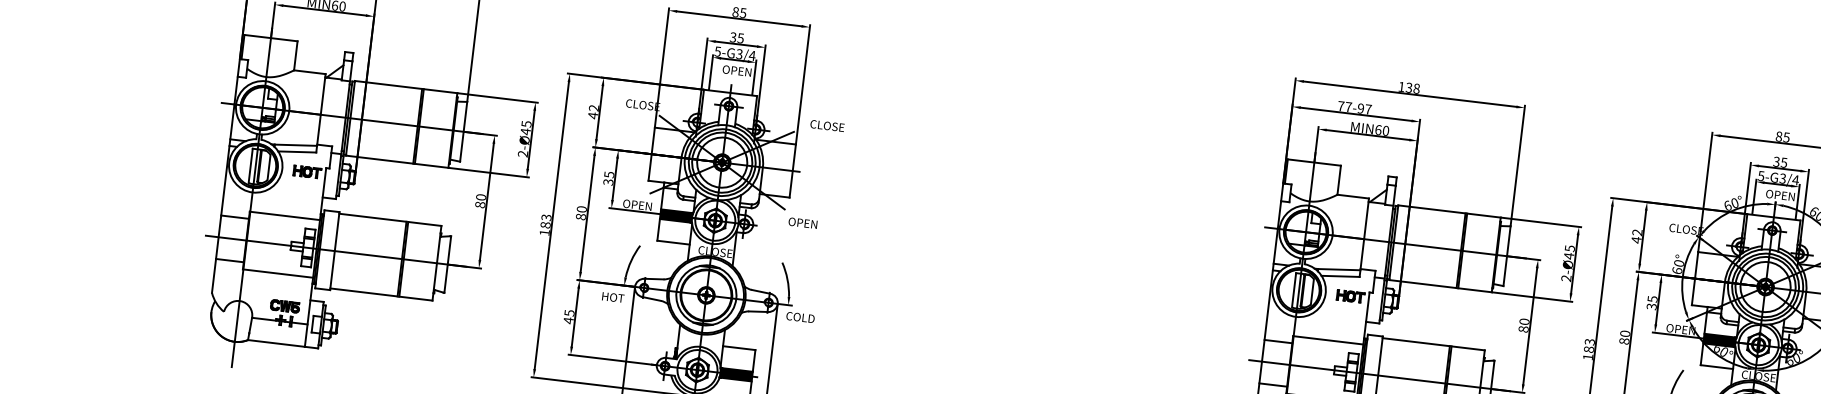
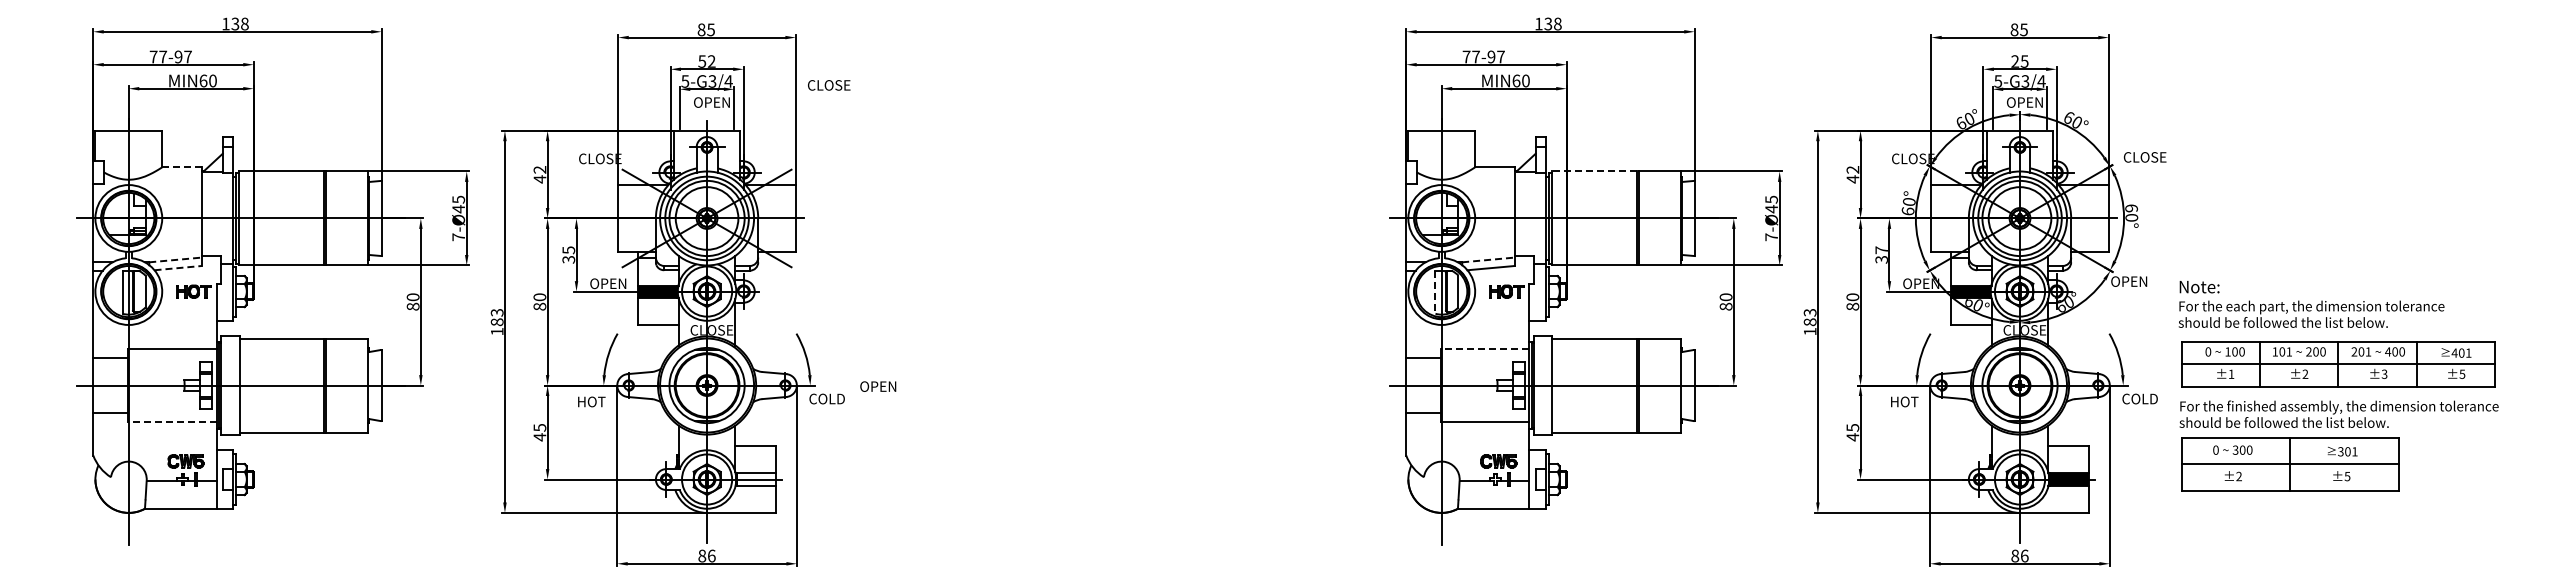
text: (736, 37) -> (706, 61), 35 -> 52
line: (310, 72) -> (182, 167), solid -> dashed
text: (827, 126) -> (829, 85), moved
line: (296, 144) -> (176, 259), solid -> dashed
line: (297, 152) -> (178, 268), solid -> dashed
text: (522, 154) -> (458, 237), 2-Ø45 -> 7-Ø45
text: (1776, 161) -> (2015, 61), 35 -> 25
line: (1431, 209) -> (1594, 171), solid -> dashed
text: (803, 223) -> (878, 386), moved
line: (1340, 269) -> (1489, 259), solid -> dashed
line: (277, 273) -> (171, 421), solid -> dashed
text: (1566, 278) -> (1771, 237), 2-Ø45 -> 7-Ø45
line: (1294, 290) -> (1435, 292), solid -> dashed
text: (1652, 299) -> (1881, 250), 35 -> 37
line: (1327, 340) -> (1484, 349), solid -> dashed
fill: (736, 374) -> (756, 479), removed

